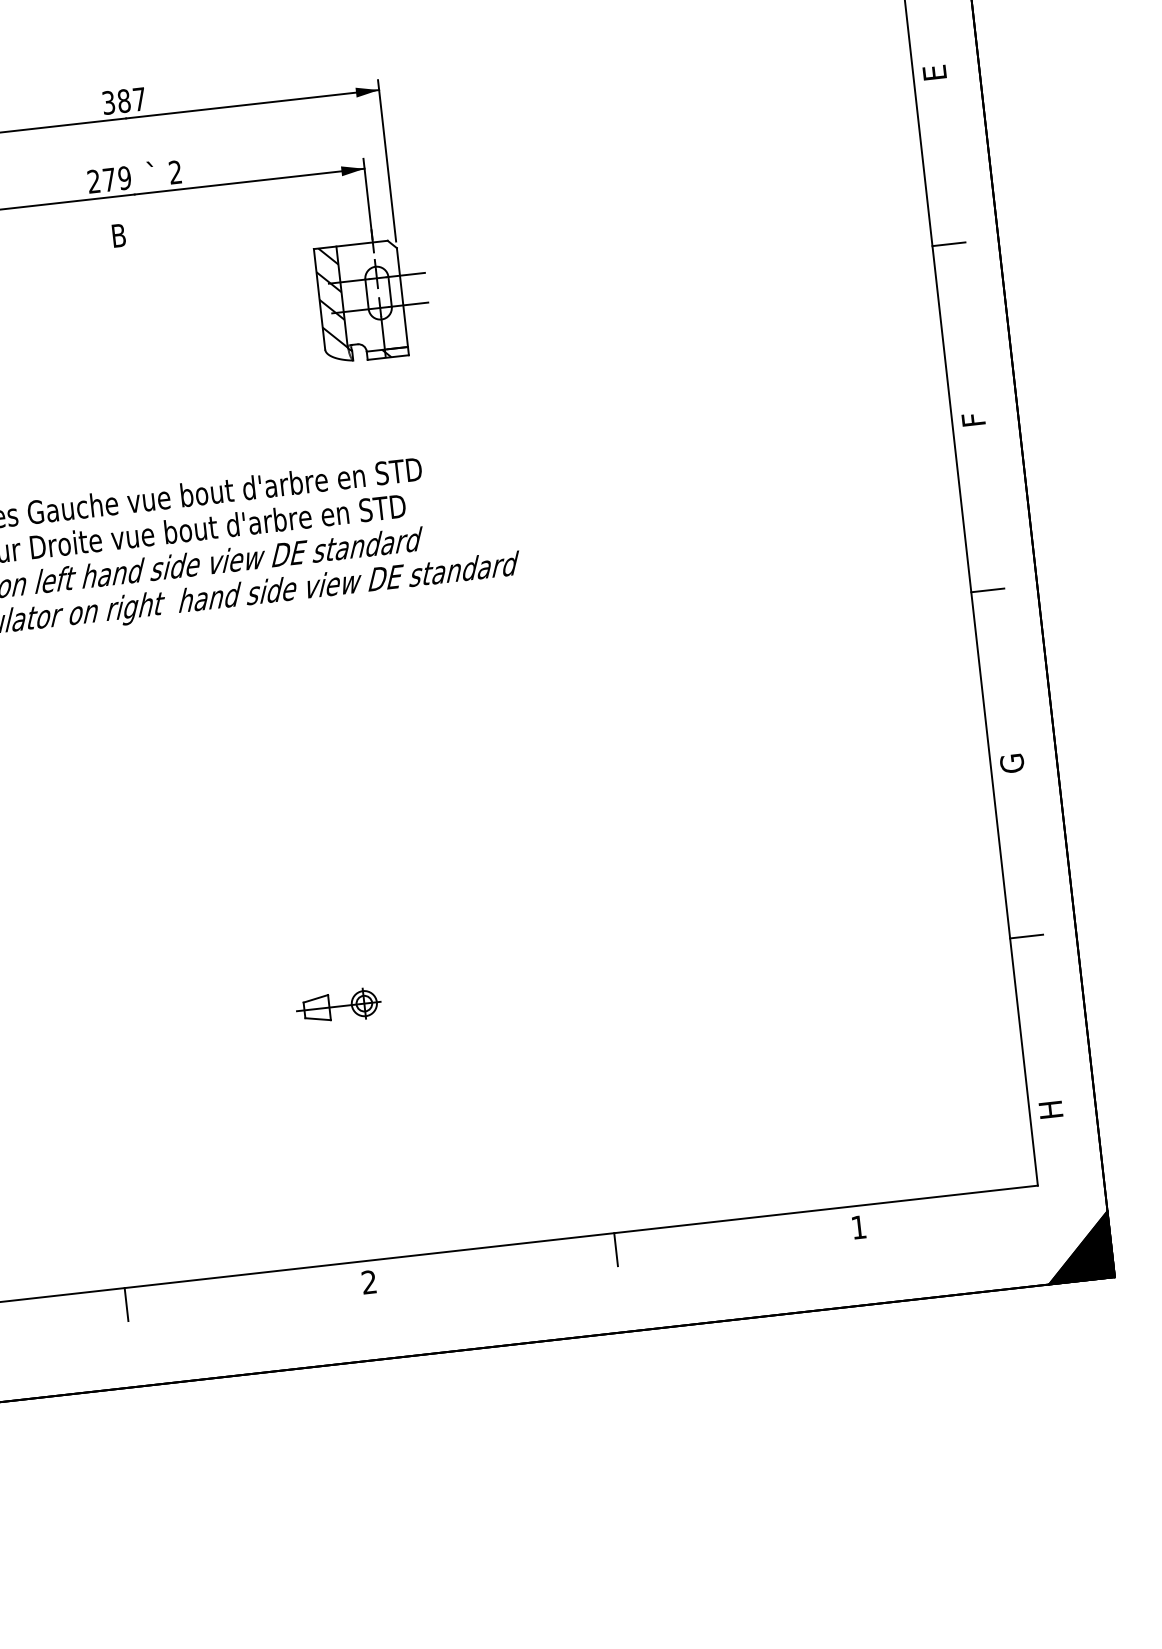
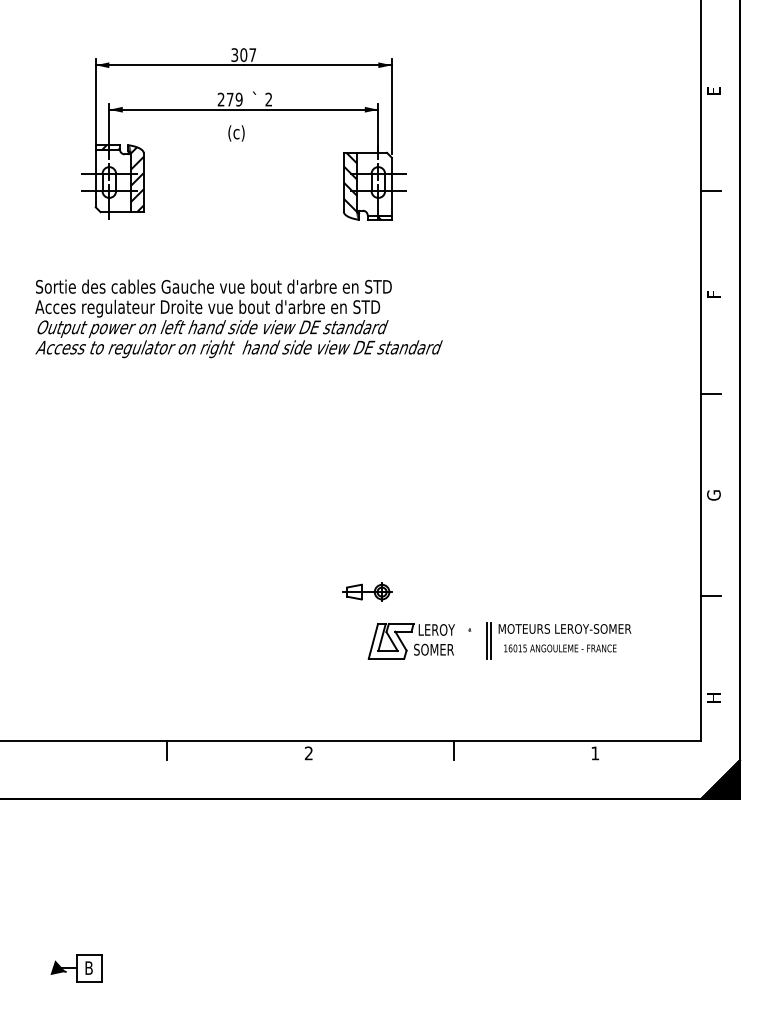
text: (123, 100) -> (243, 54), 387 -> 307
text: (126, 236) -> (236, 133), B -> (c)
part: (339, 1005) -> (367, 591), moved
part: (672, 1040) -> (499, 633), added

